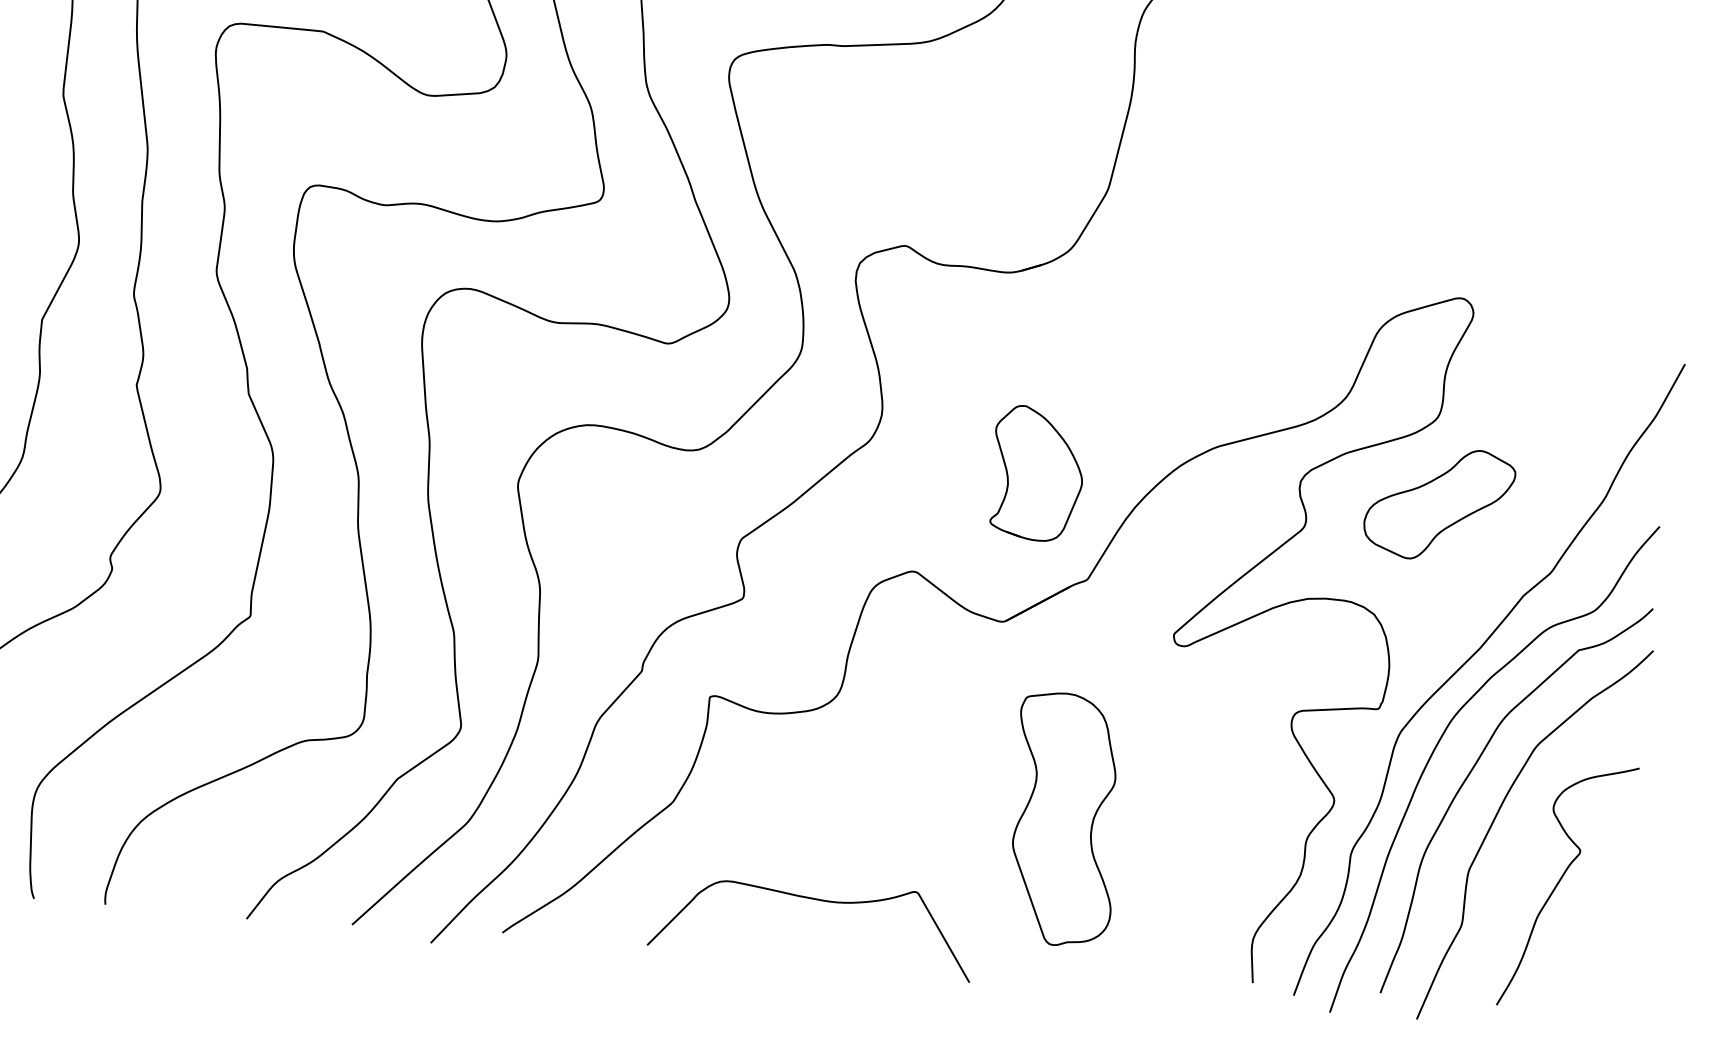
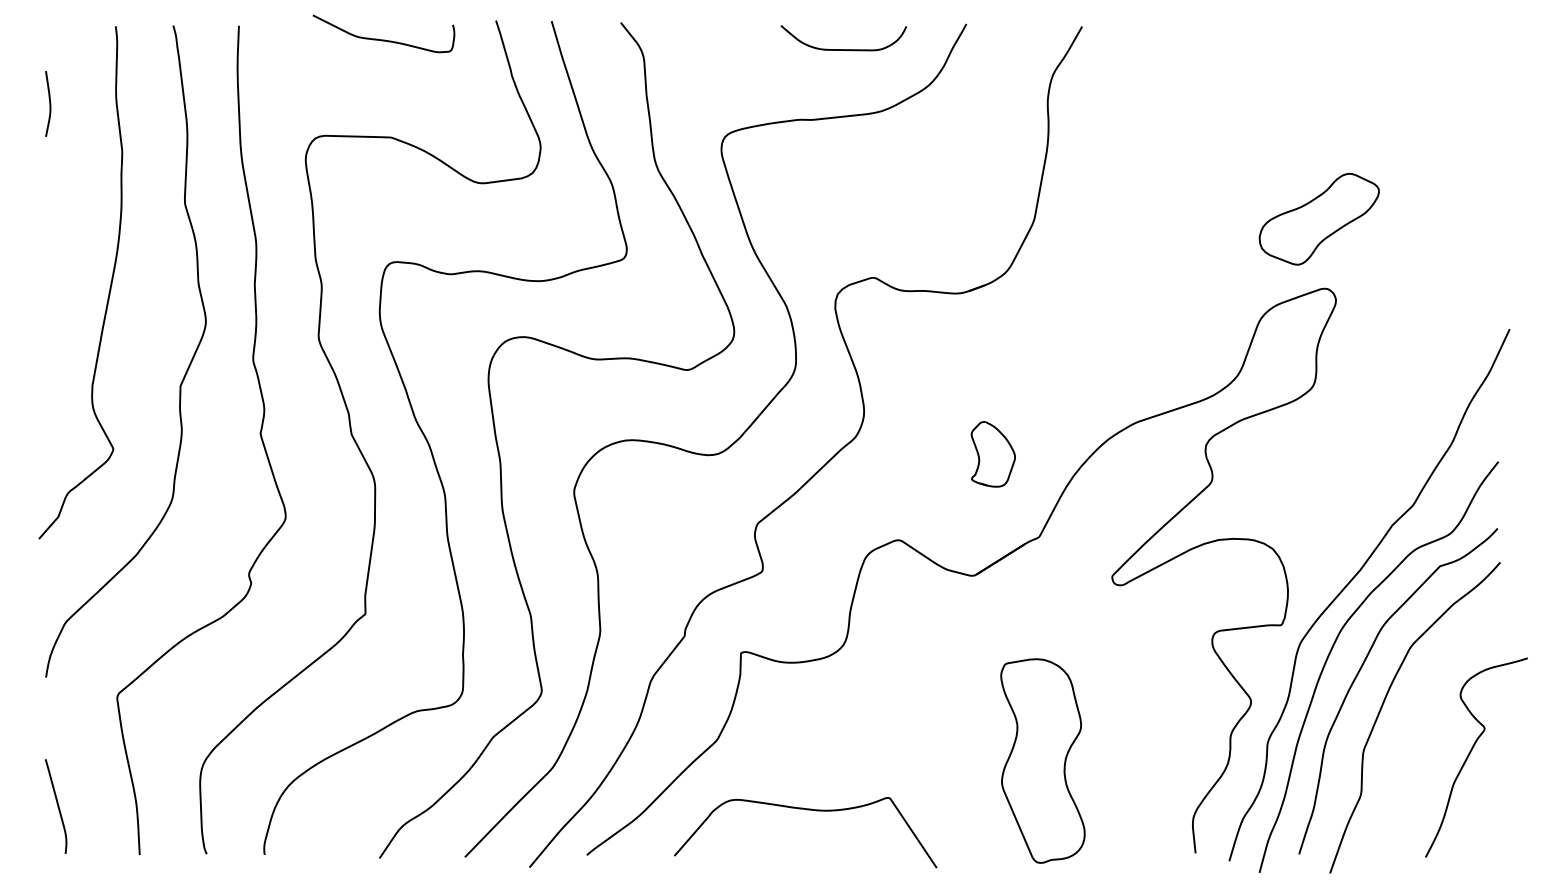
part: (1038, 474) -> (993, 454), size x0.6
part: (1438, 504) -> (1318, 219), moved
part: (1064, 818) -> (1042, 760), moved
curve: (1560, 882) -> (1470, 754), moved
curve: (813, 900) -> (806, 810), moved

